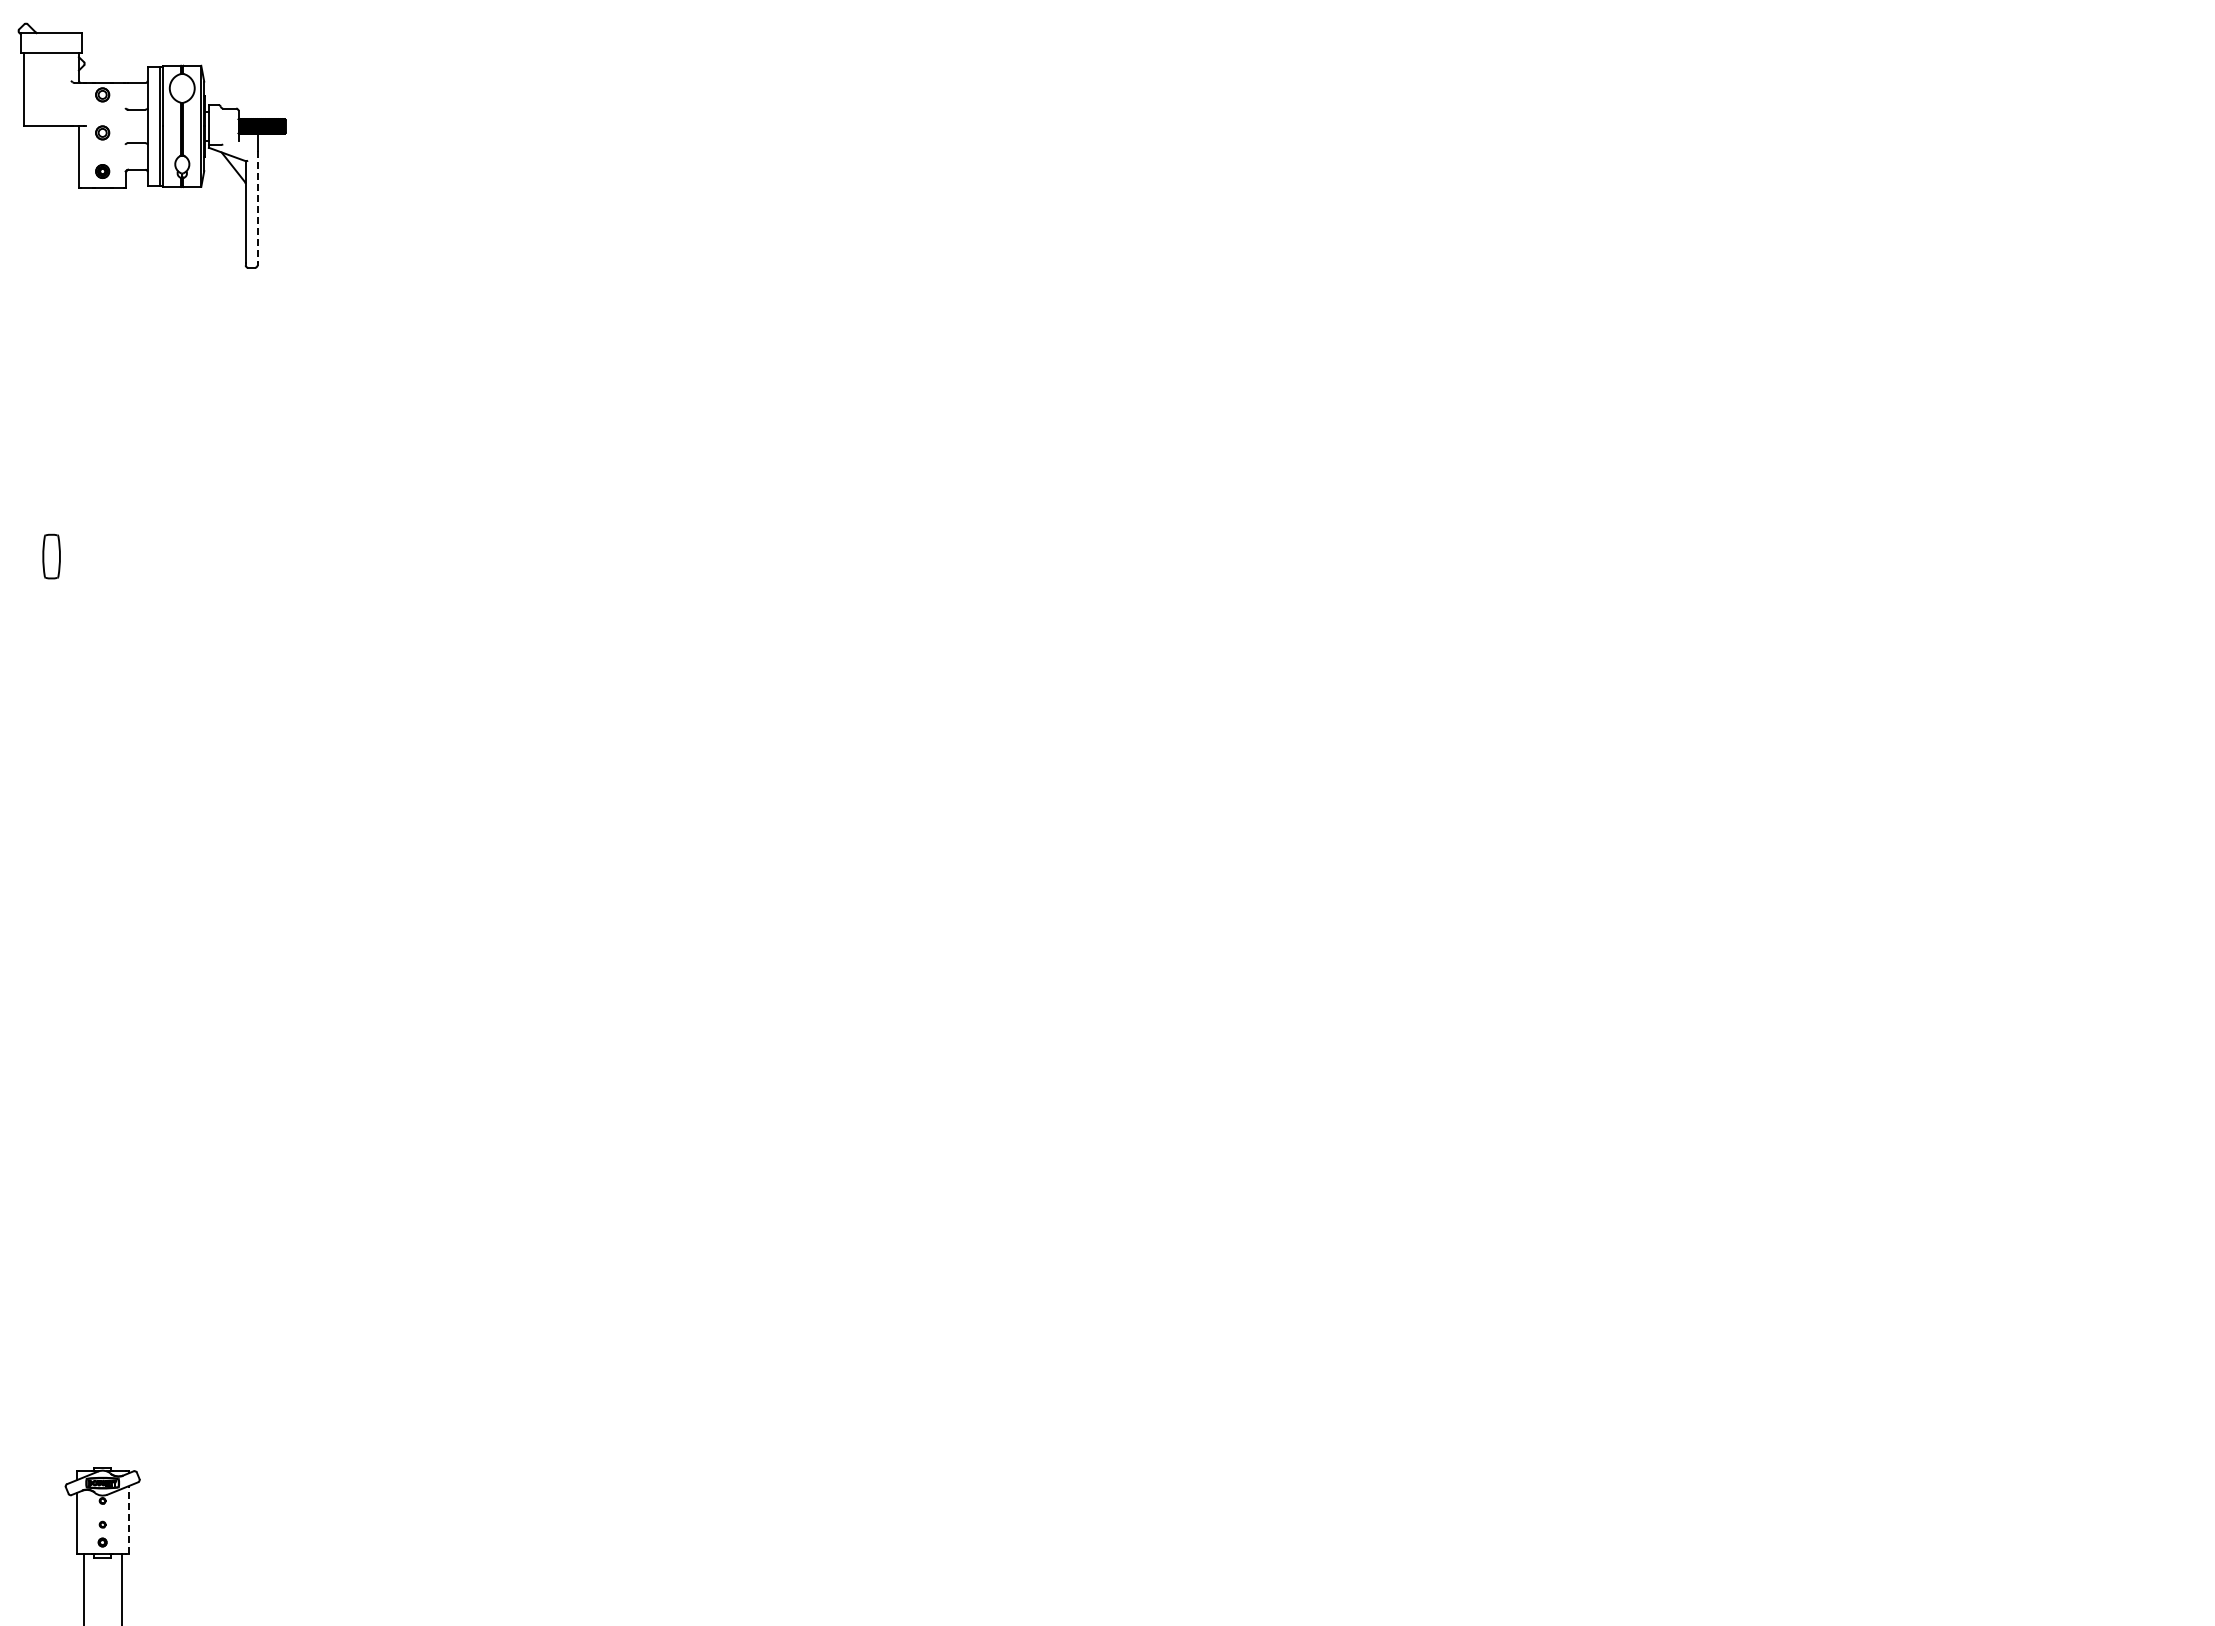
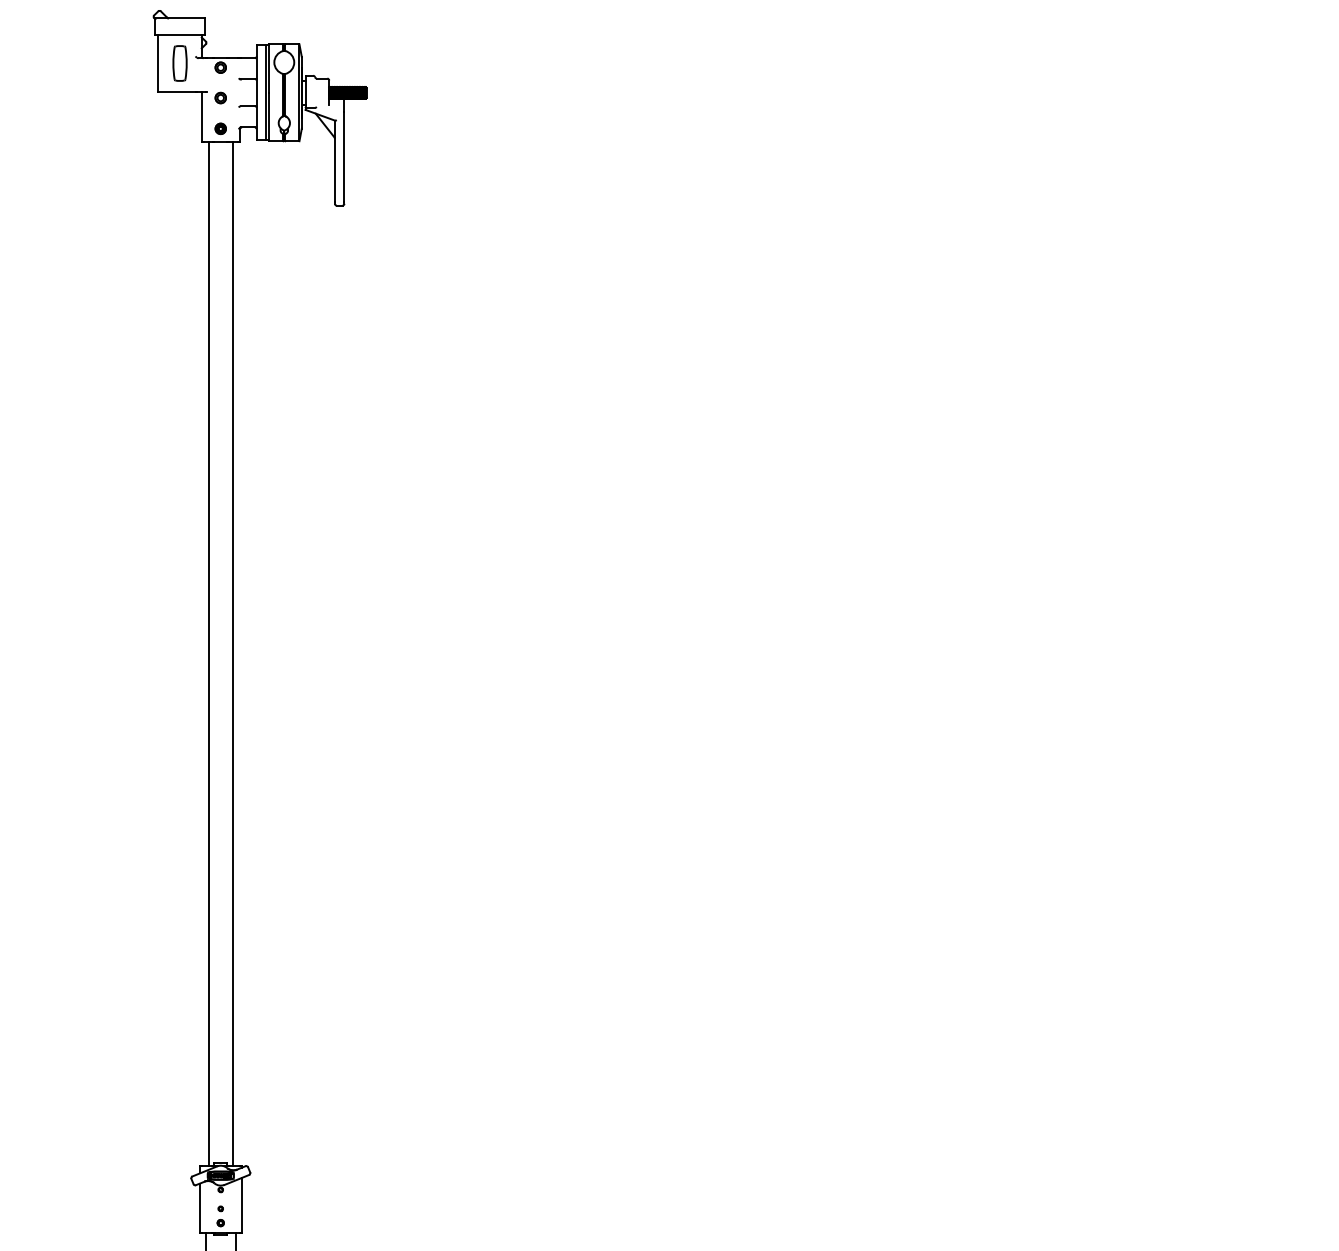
line: (257, 207) -> (344, 157), dashed -> solid
part: (51, 556) -> (179, 63), moved
line: (87, 829) -> (208, 654), added
line: (117, 829) -> (232, 654), added
line: (128, 1519) -> (241, 1204), dashed -> solid

